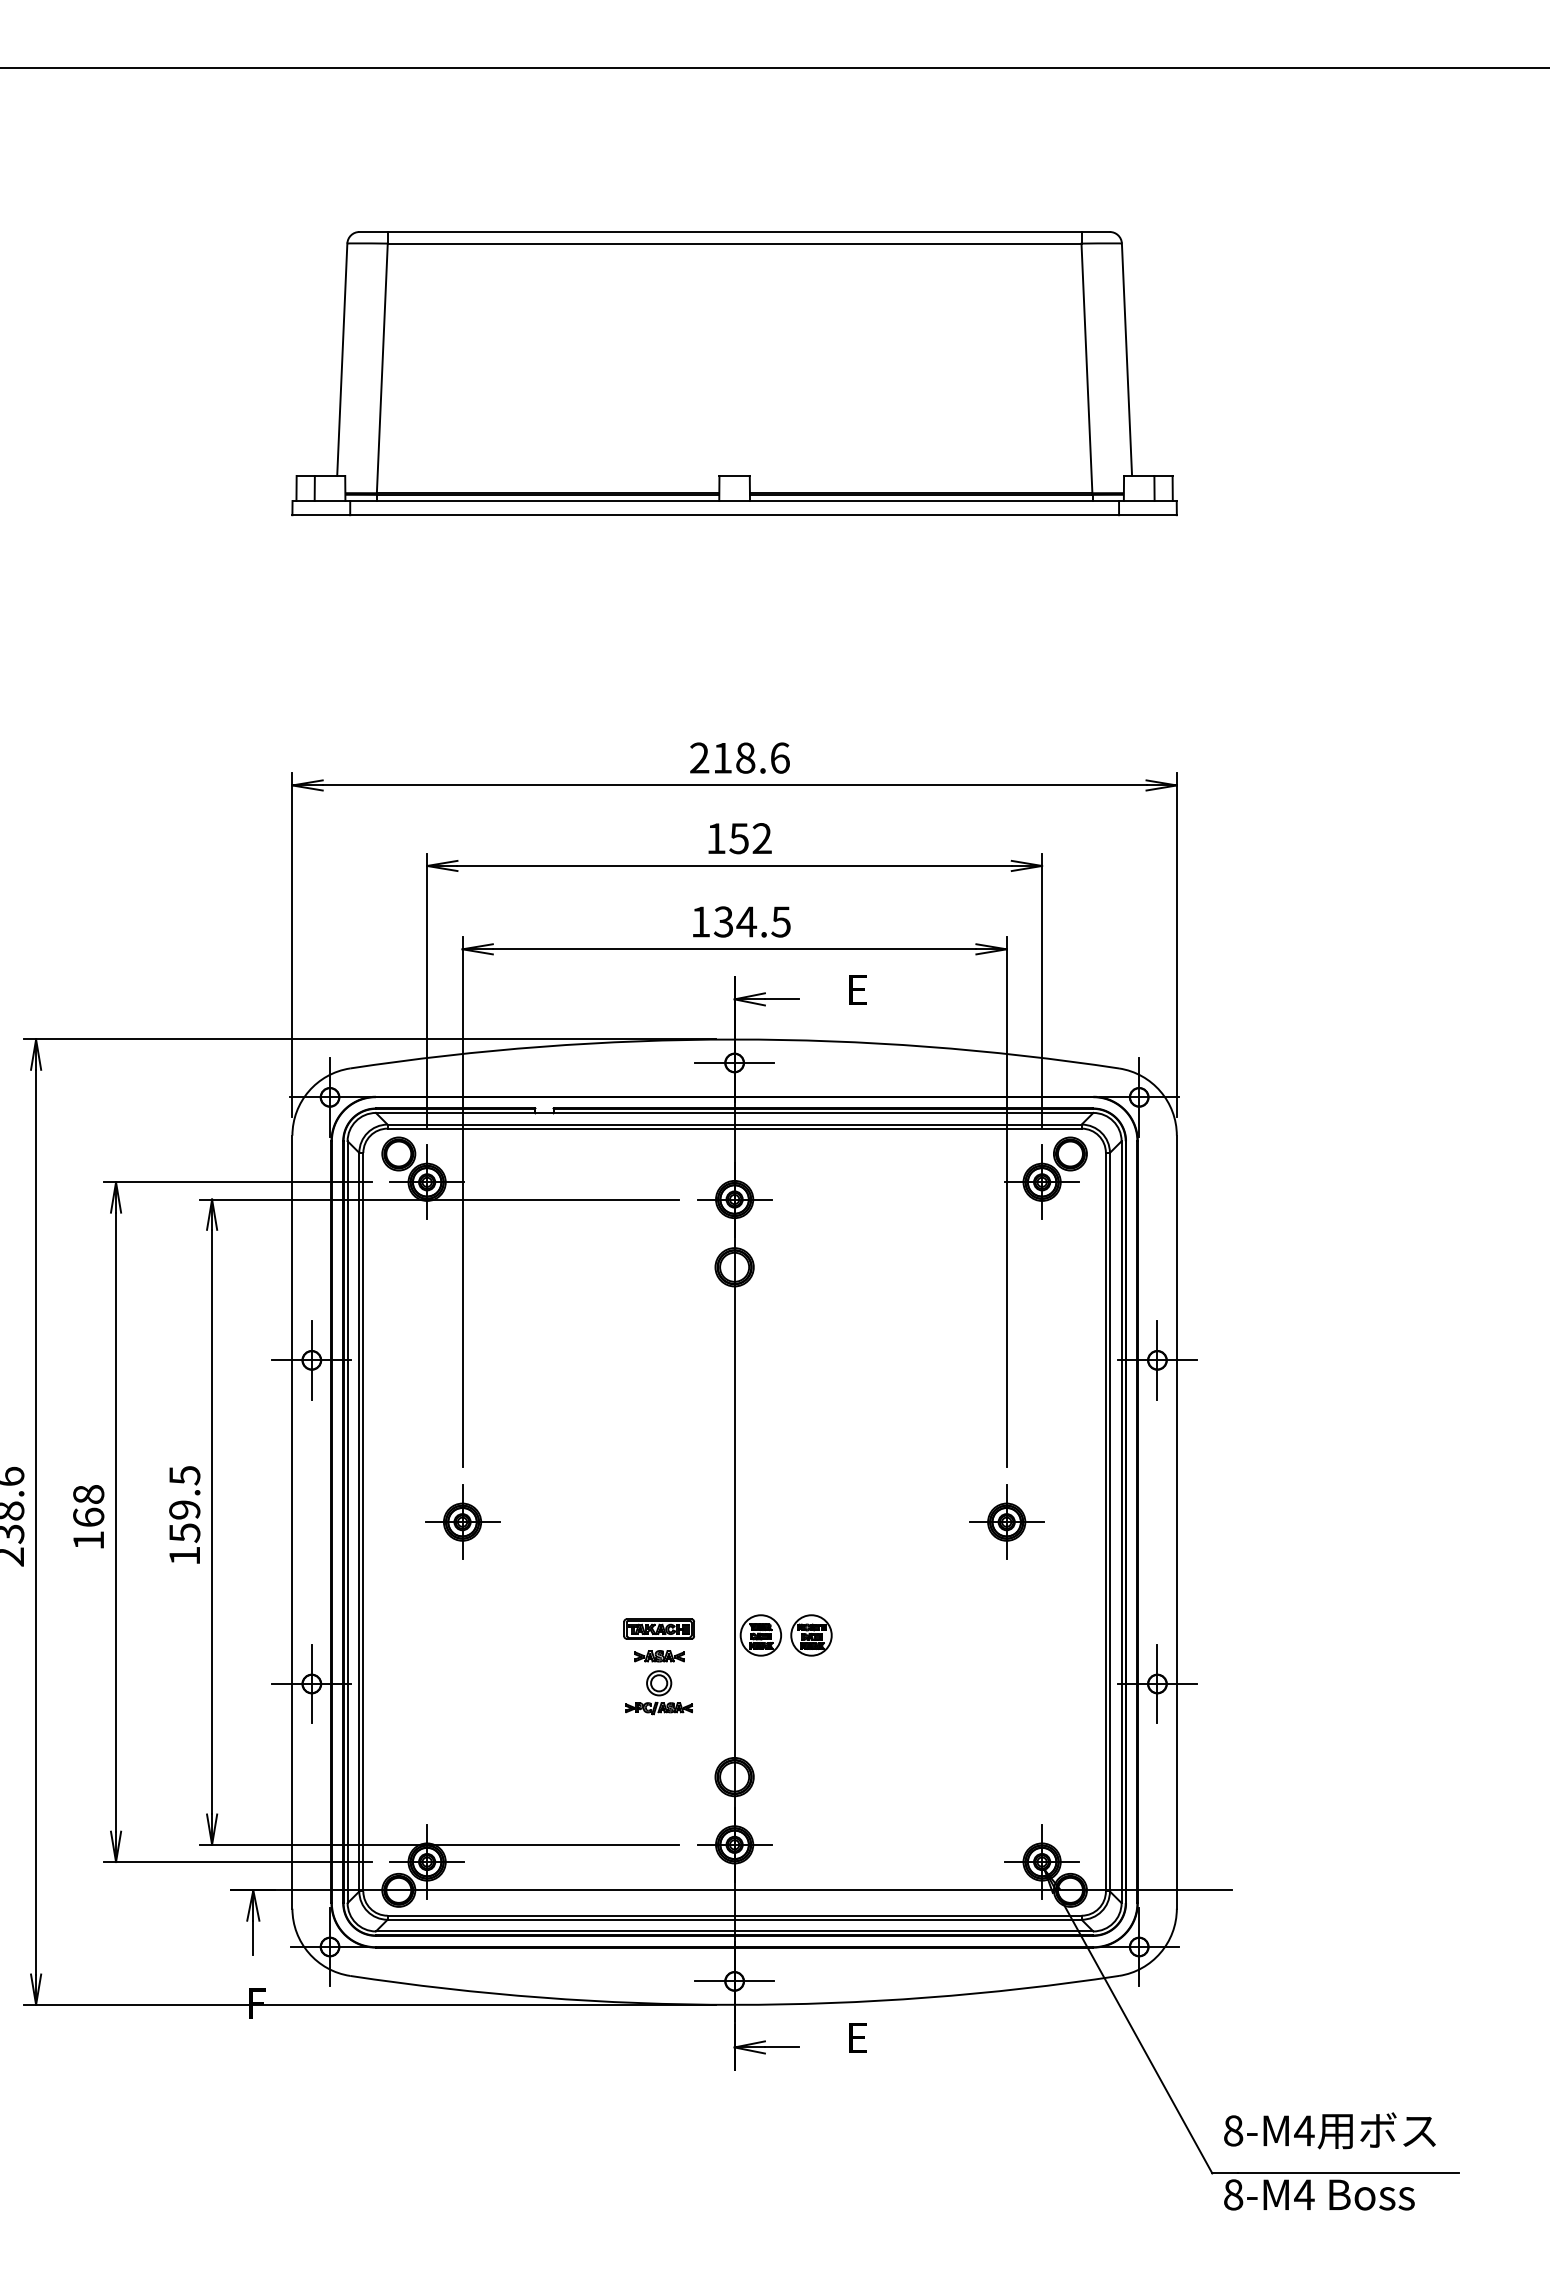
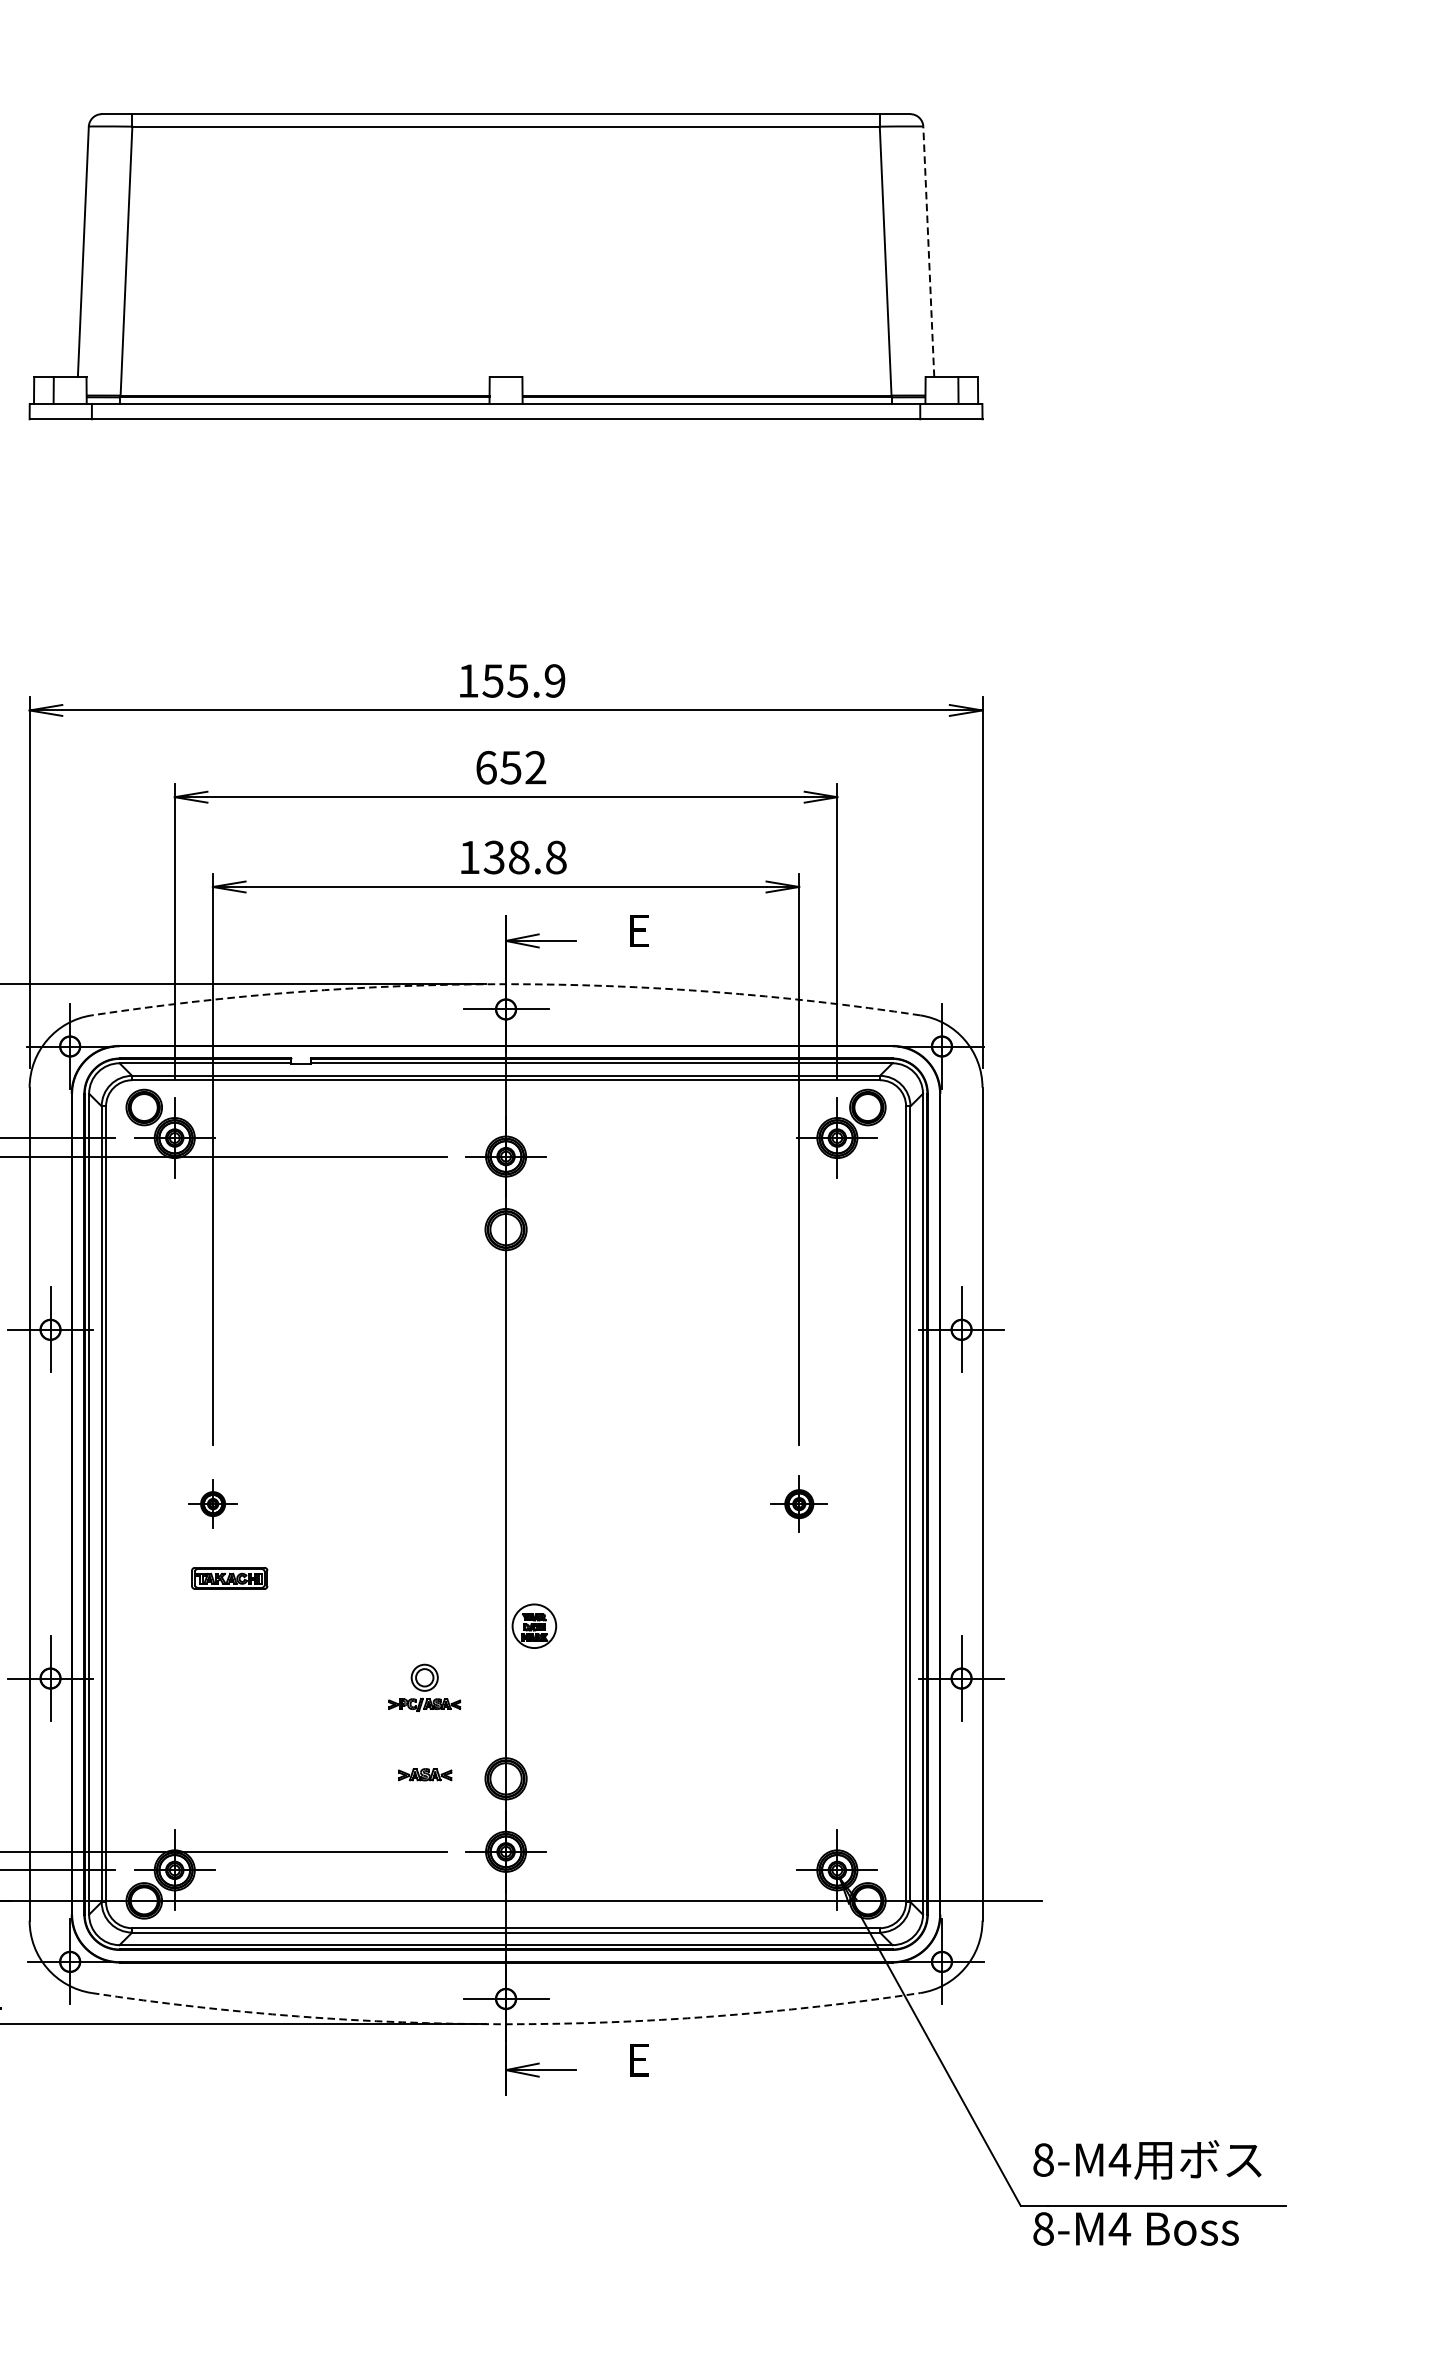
line: (1126, 359) -> (928, 251), solid -> dashed
text: (739, 757) -> (511, 680), 218.6 -> 155.9
text: (716, 838) -> (486, 767), 152 -> 652
text: (763, 921) -> (537, 857), 134.5 -> 138.8
arc: (734, 1039) -> (505, 984), solid -> dashed
part: (462, 1521) -> (212, 1503), size x0.6
part: (1006, 1521) -> (798, 1503), size x0.7
part: (658, 1628) -> (229, 1577), moved
part: (811, 1635) -> (588, 1626), removed
part: (659, 1656) -> (425, 1774), moved
arc: (734, 2004) -> (505, 2023), solid -> dashed

